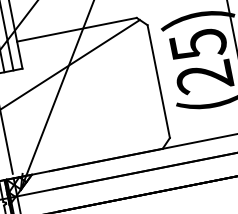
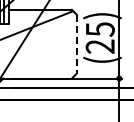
line: (158, 82) -> (76, 44), solid -> dashed

